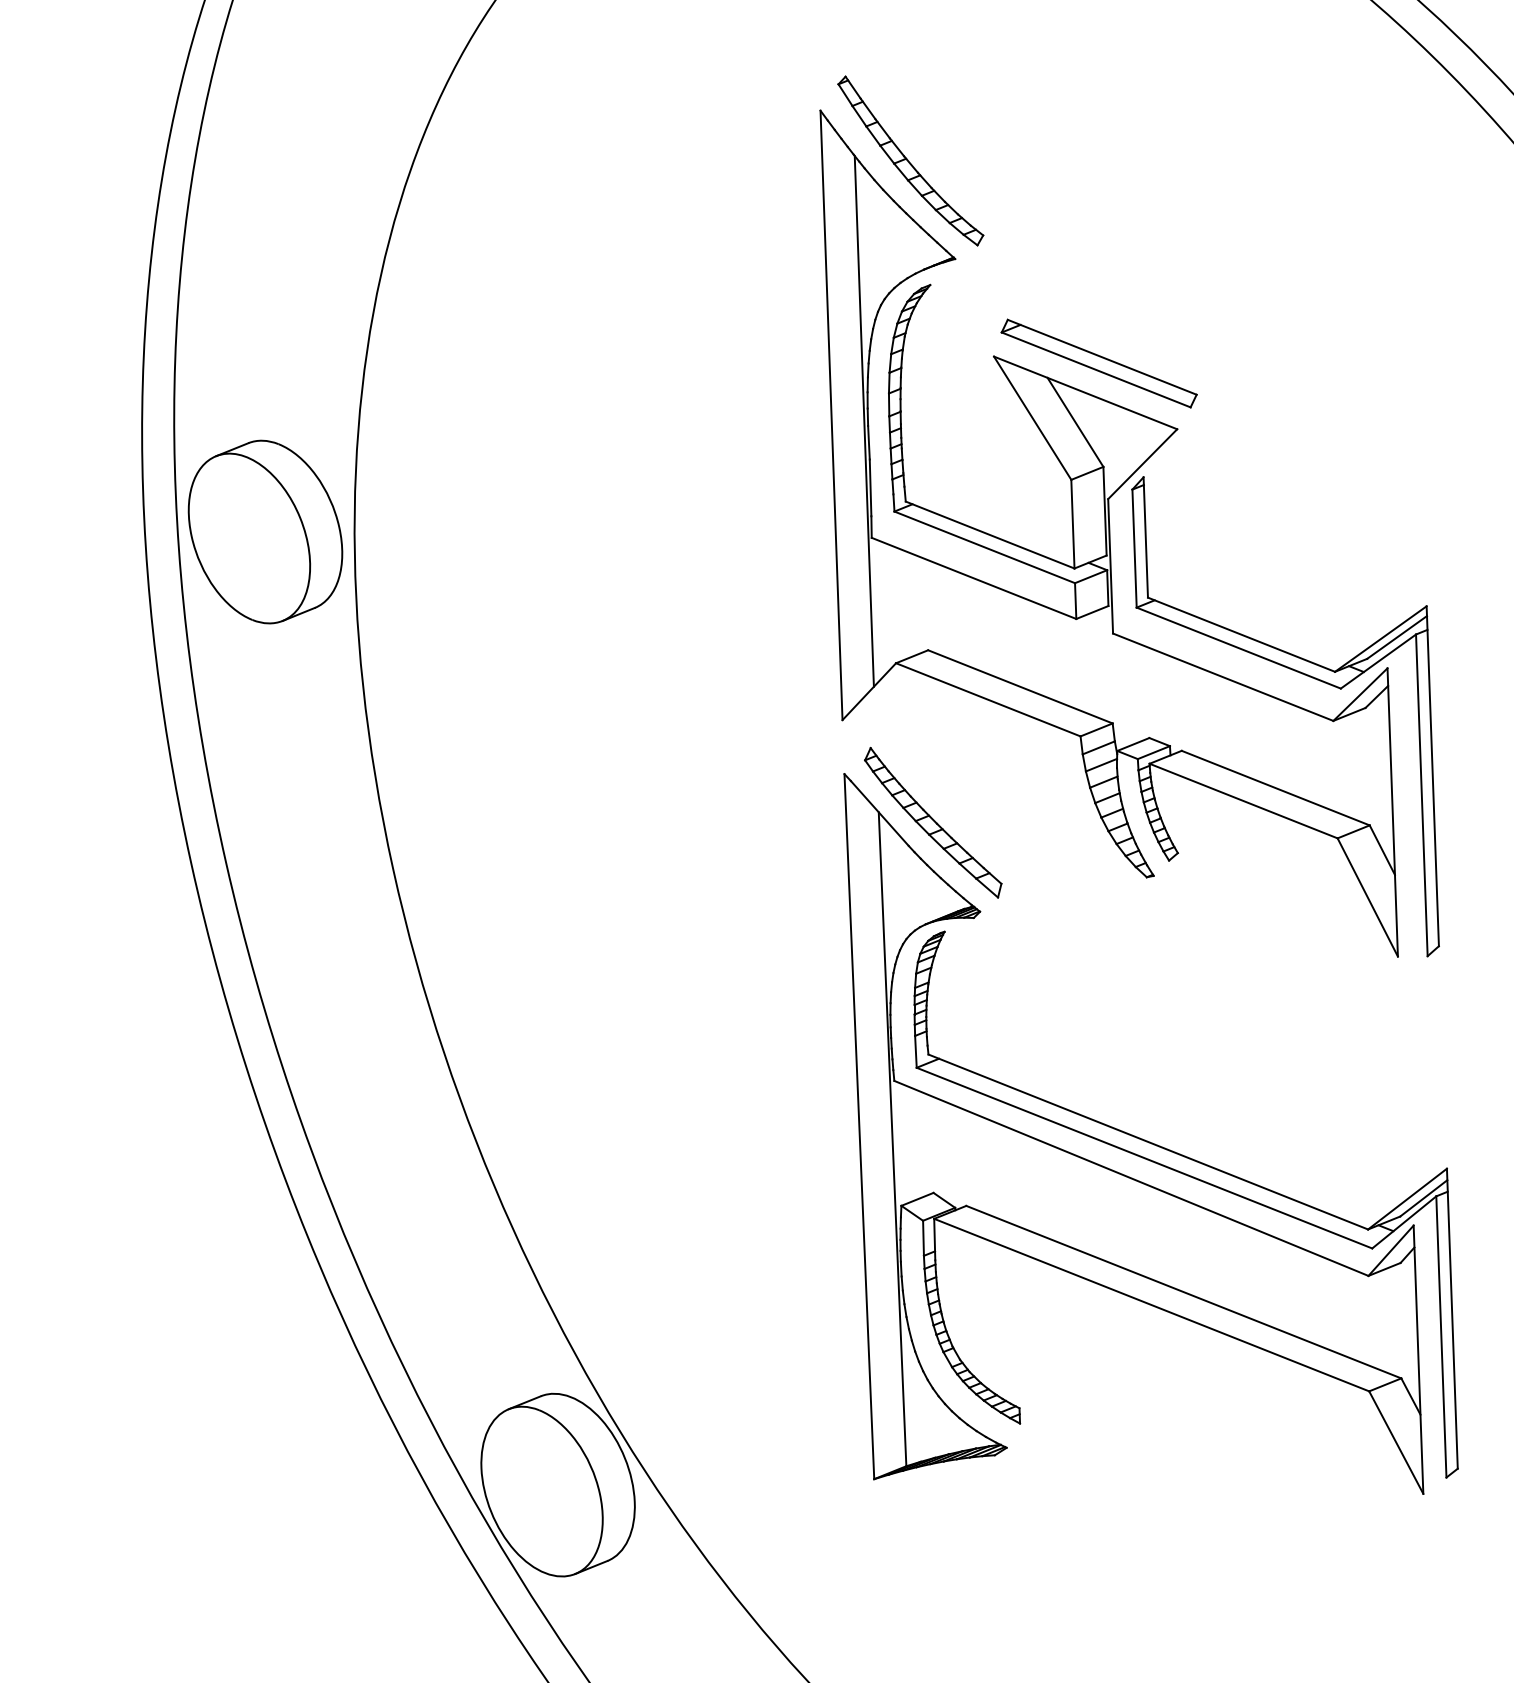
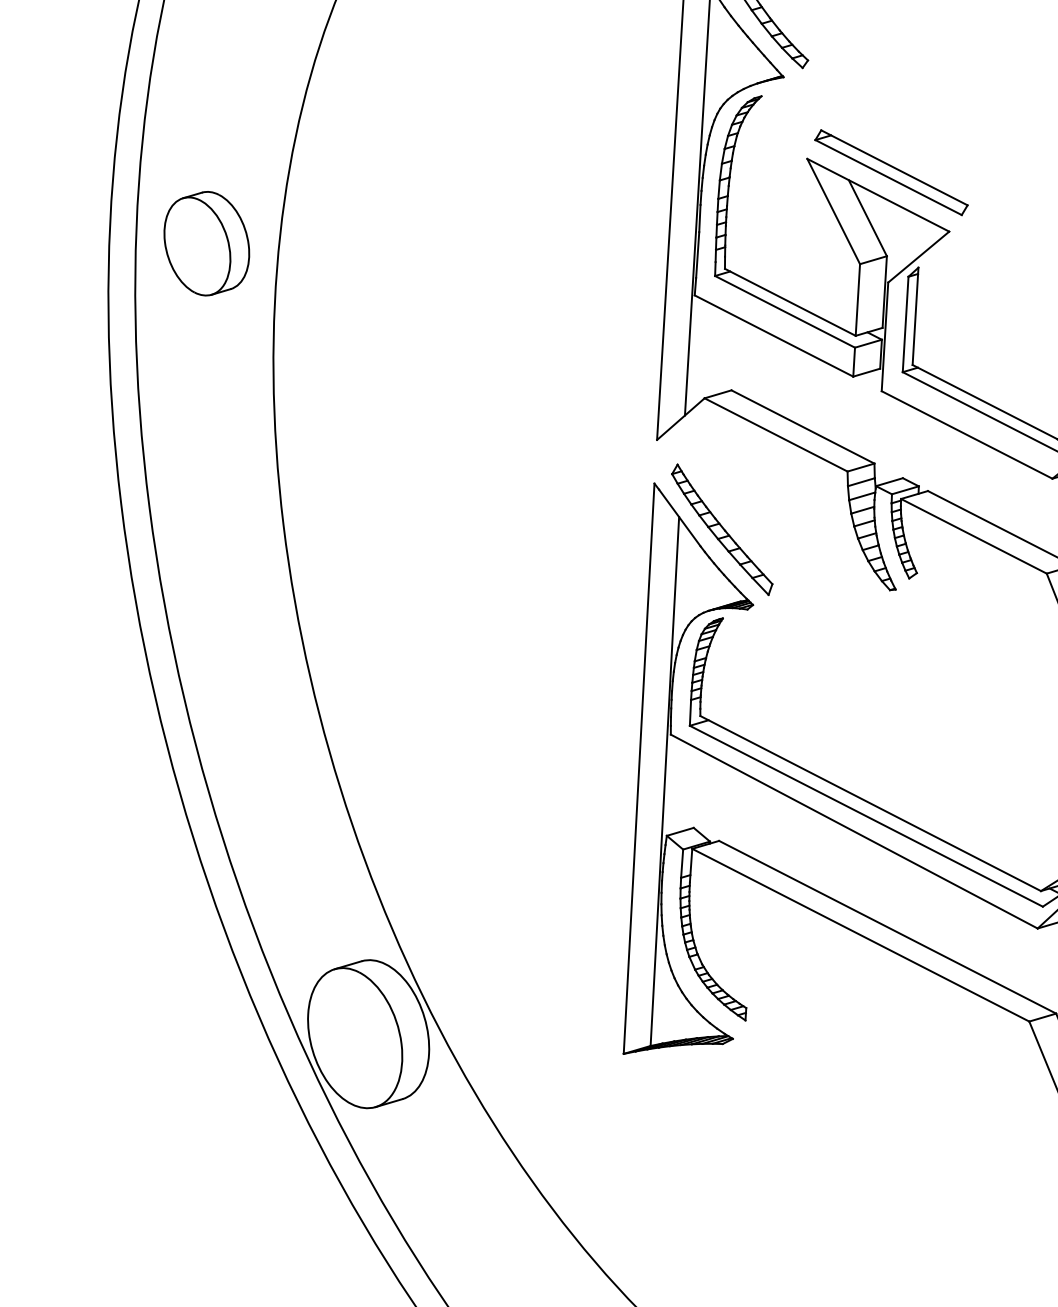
part: (265, 531) -> (206, 243), size x0.7

